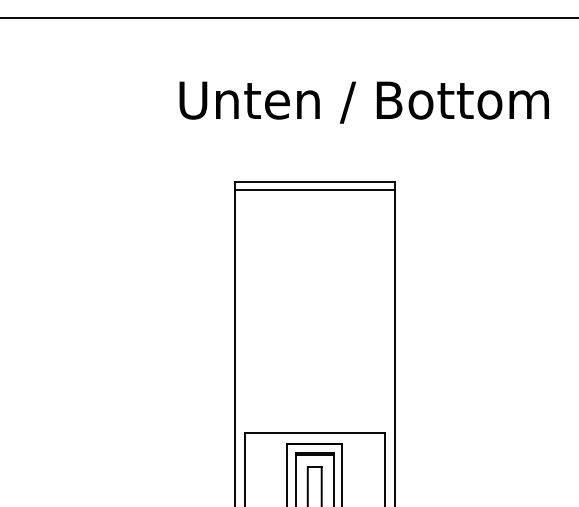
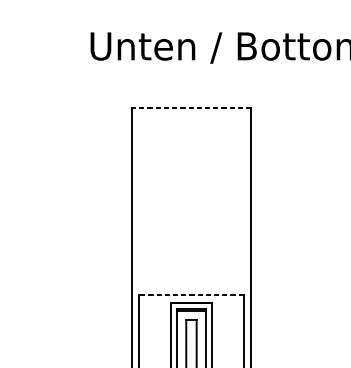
line: (314, 182) -> (191, 107), solid -> dashed
line: (314, 190) -> (191, 113), removed
line: (314, 433) -> (191, 294), solid -> dashed

